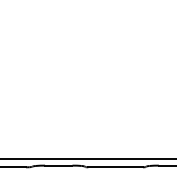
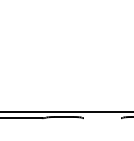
line: (115, 167) -> (102, 118), removed

